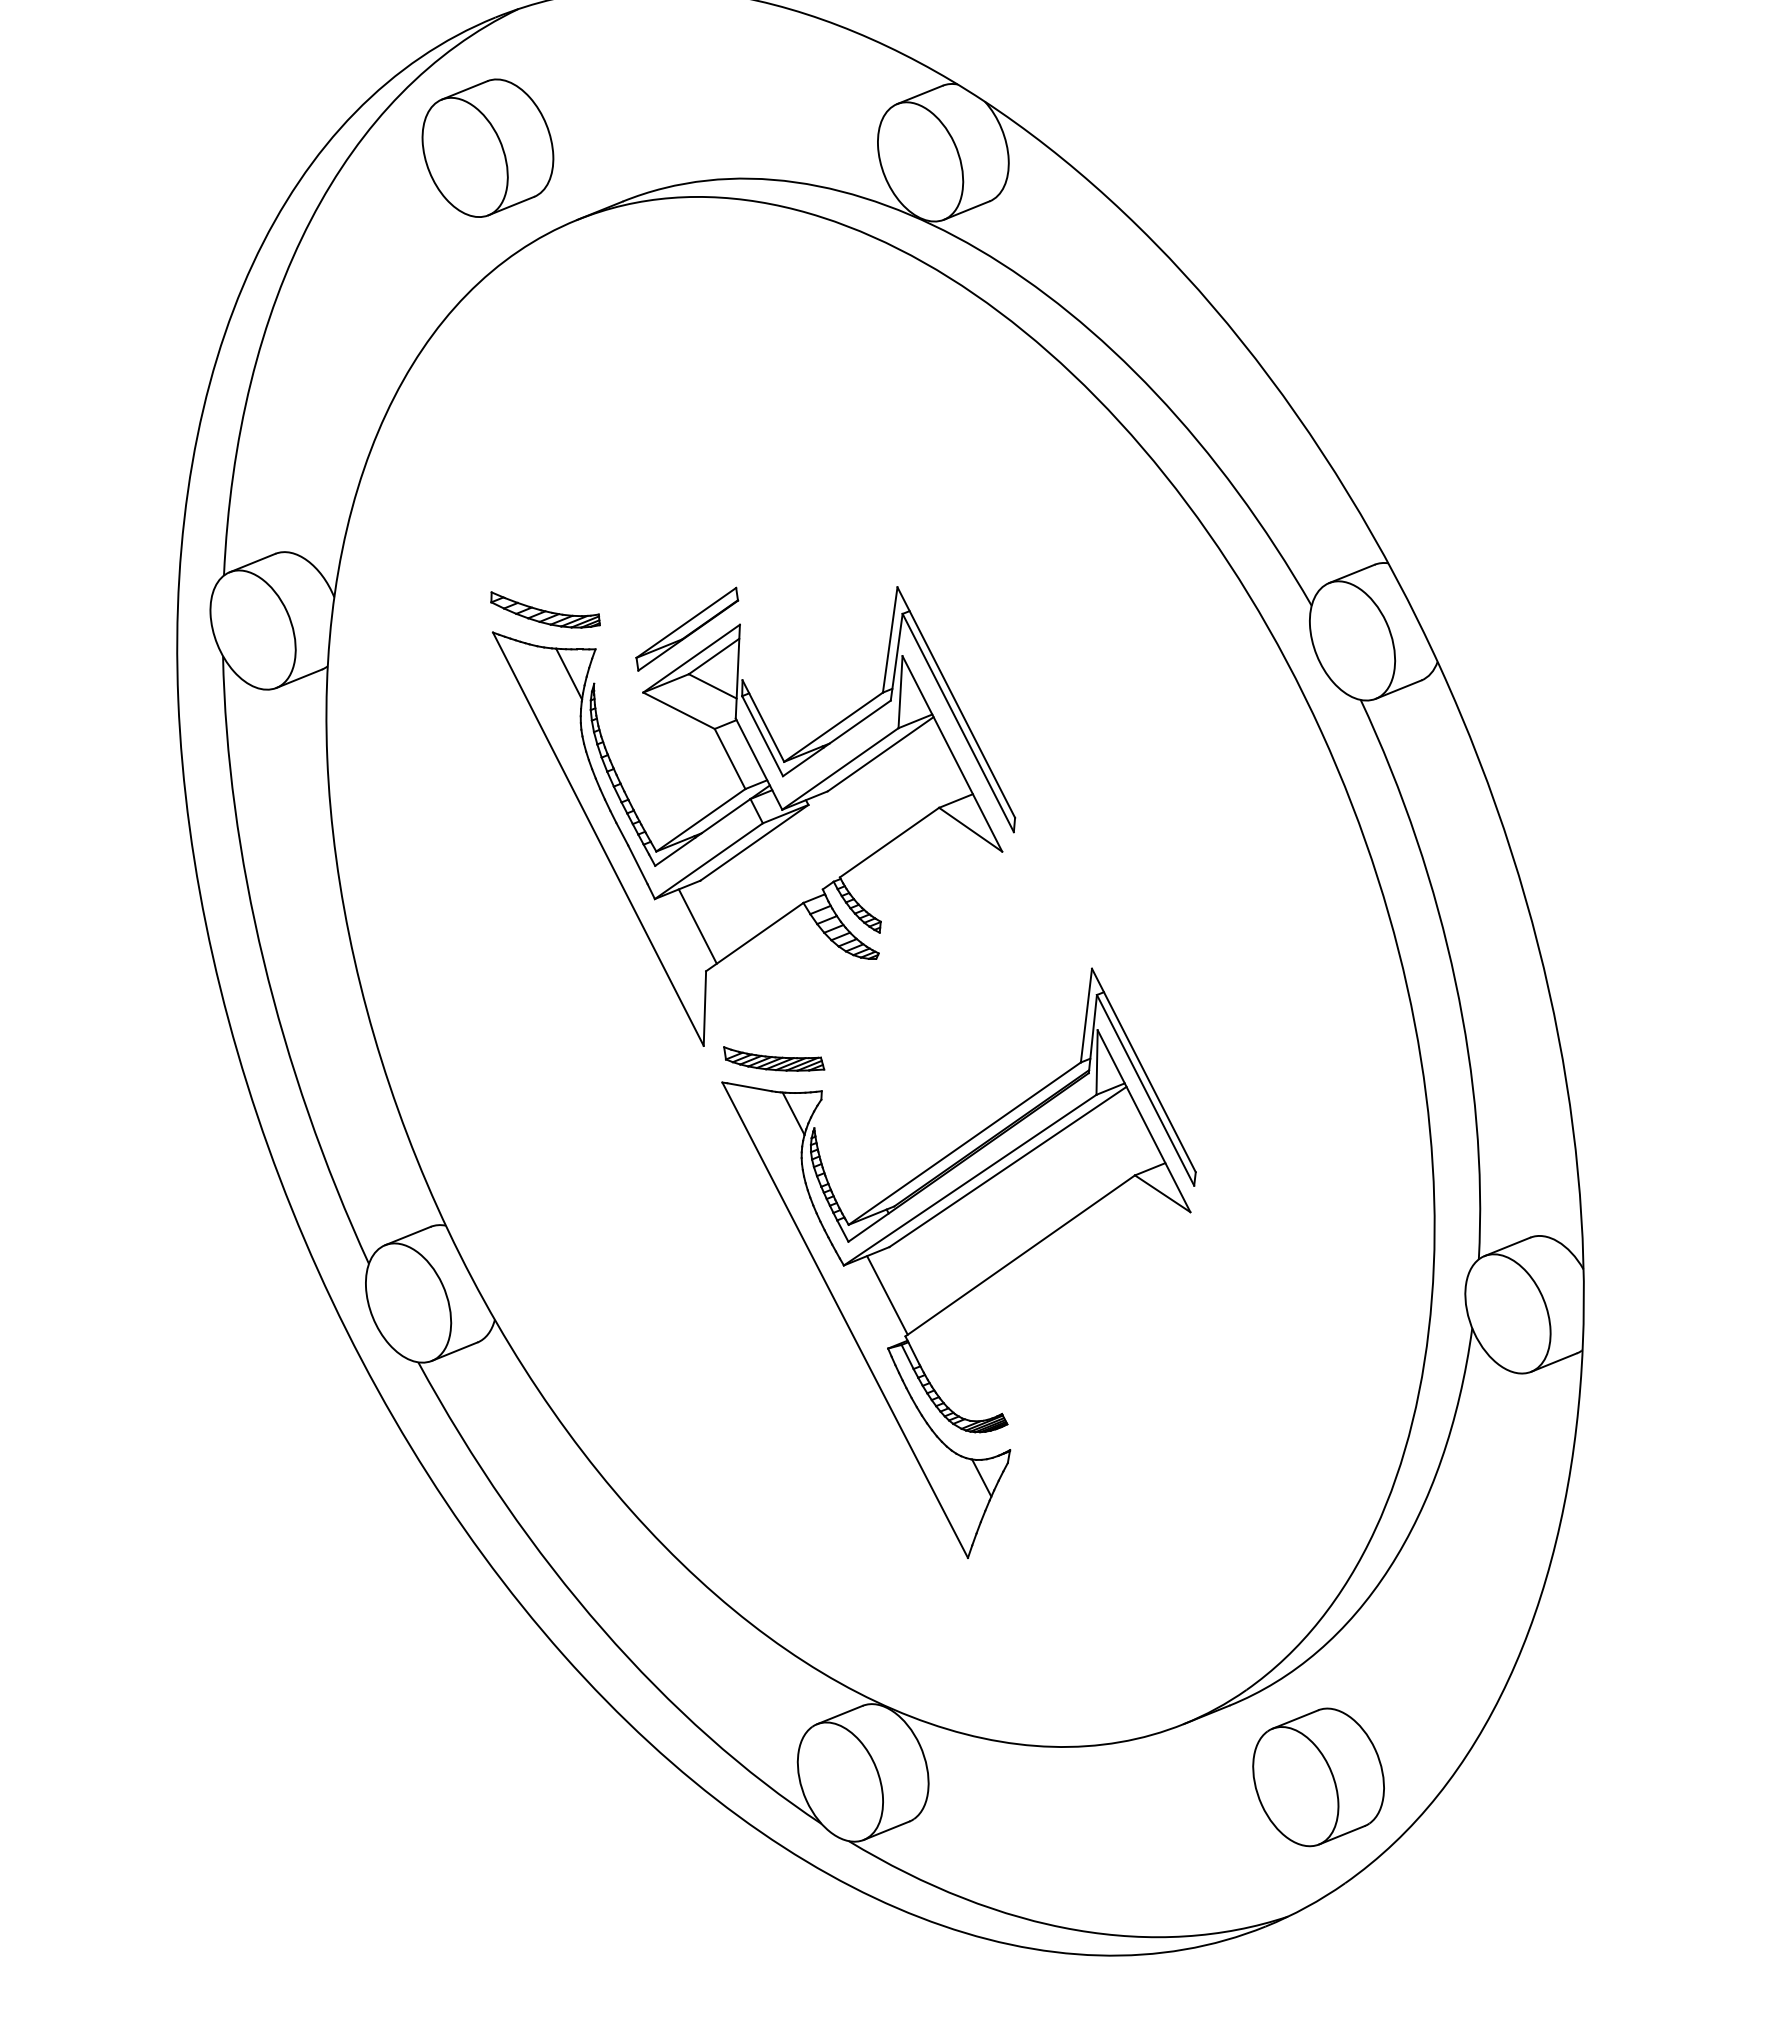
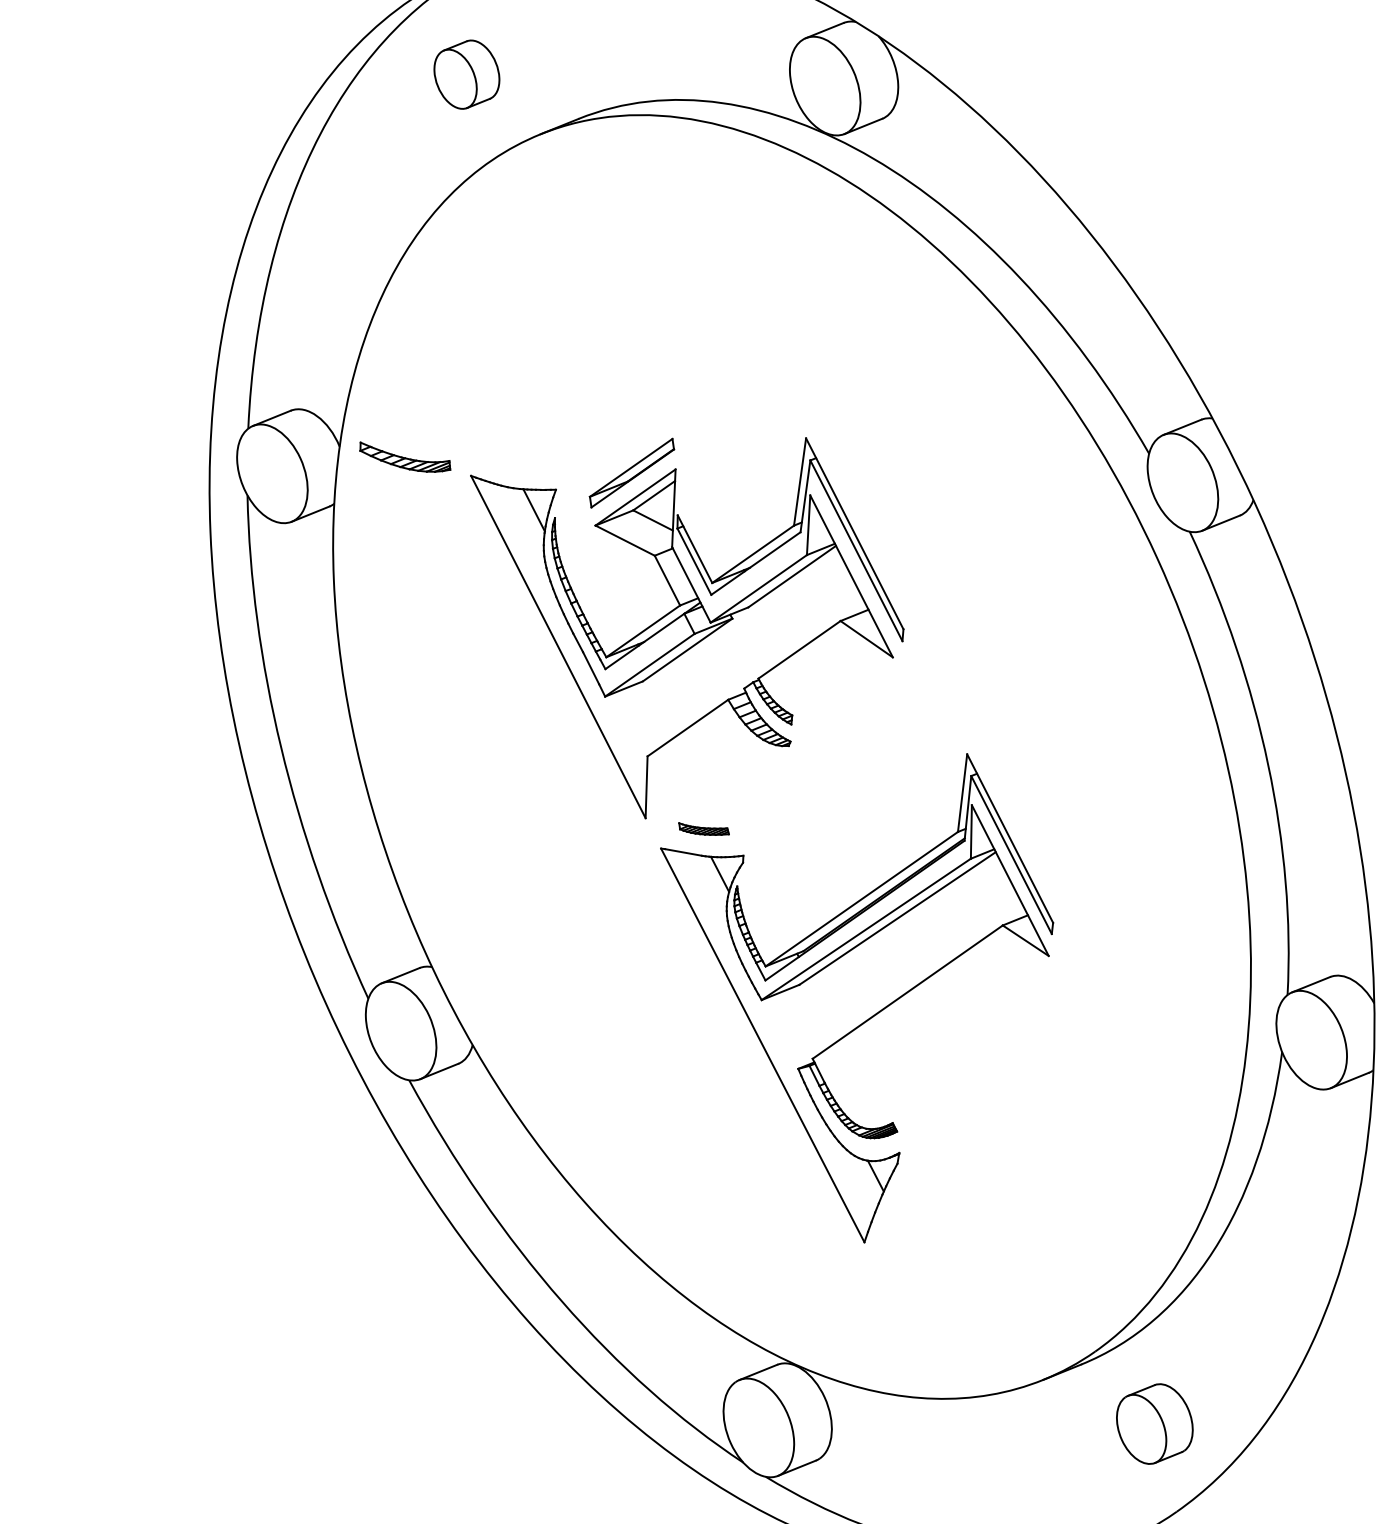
part: (487, 147) -> (466, 74), size x0.6
part: (545, 609) -> (405, 456), moved
line: (697, 926) -> (640, 719), removed
part: (774, 1058) -> (704, 828), size x0.6
line: (887, 1295) -> (797, 1024), removed
part: (1318, 1777) -> (1154, 1424), size x0.7

